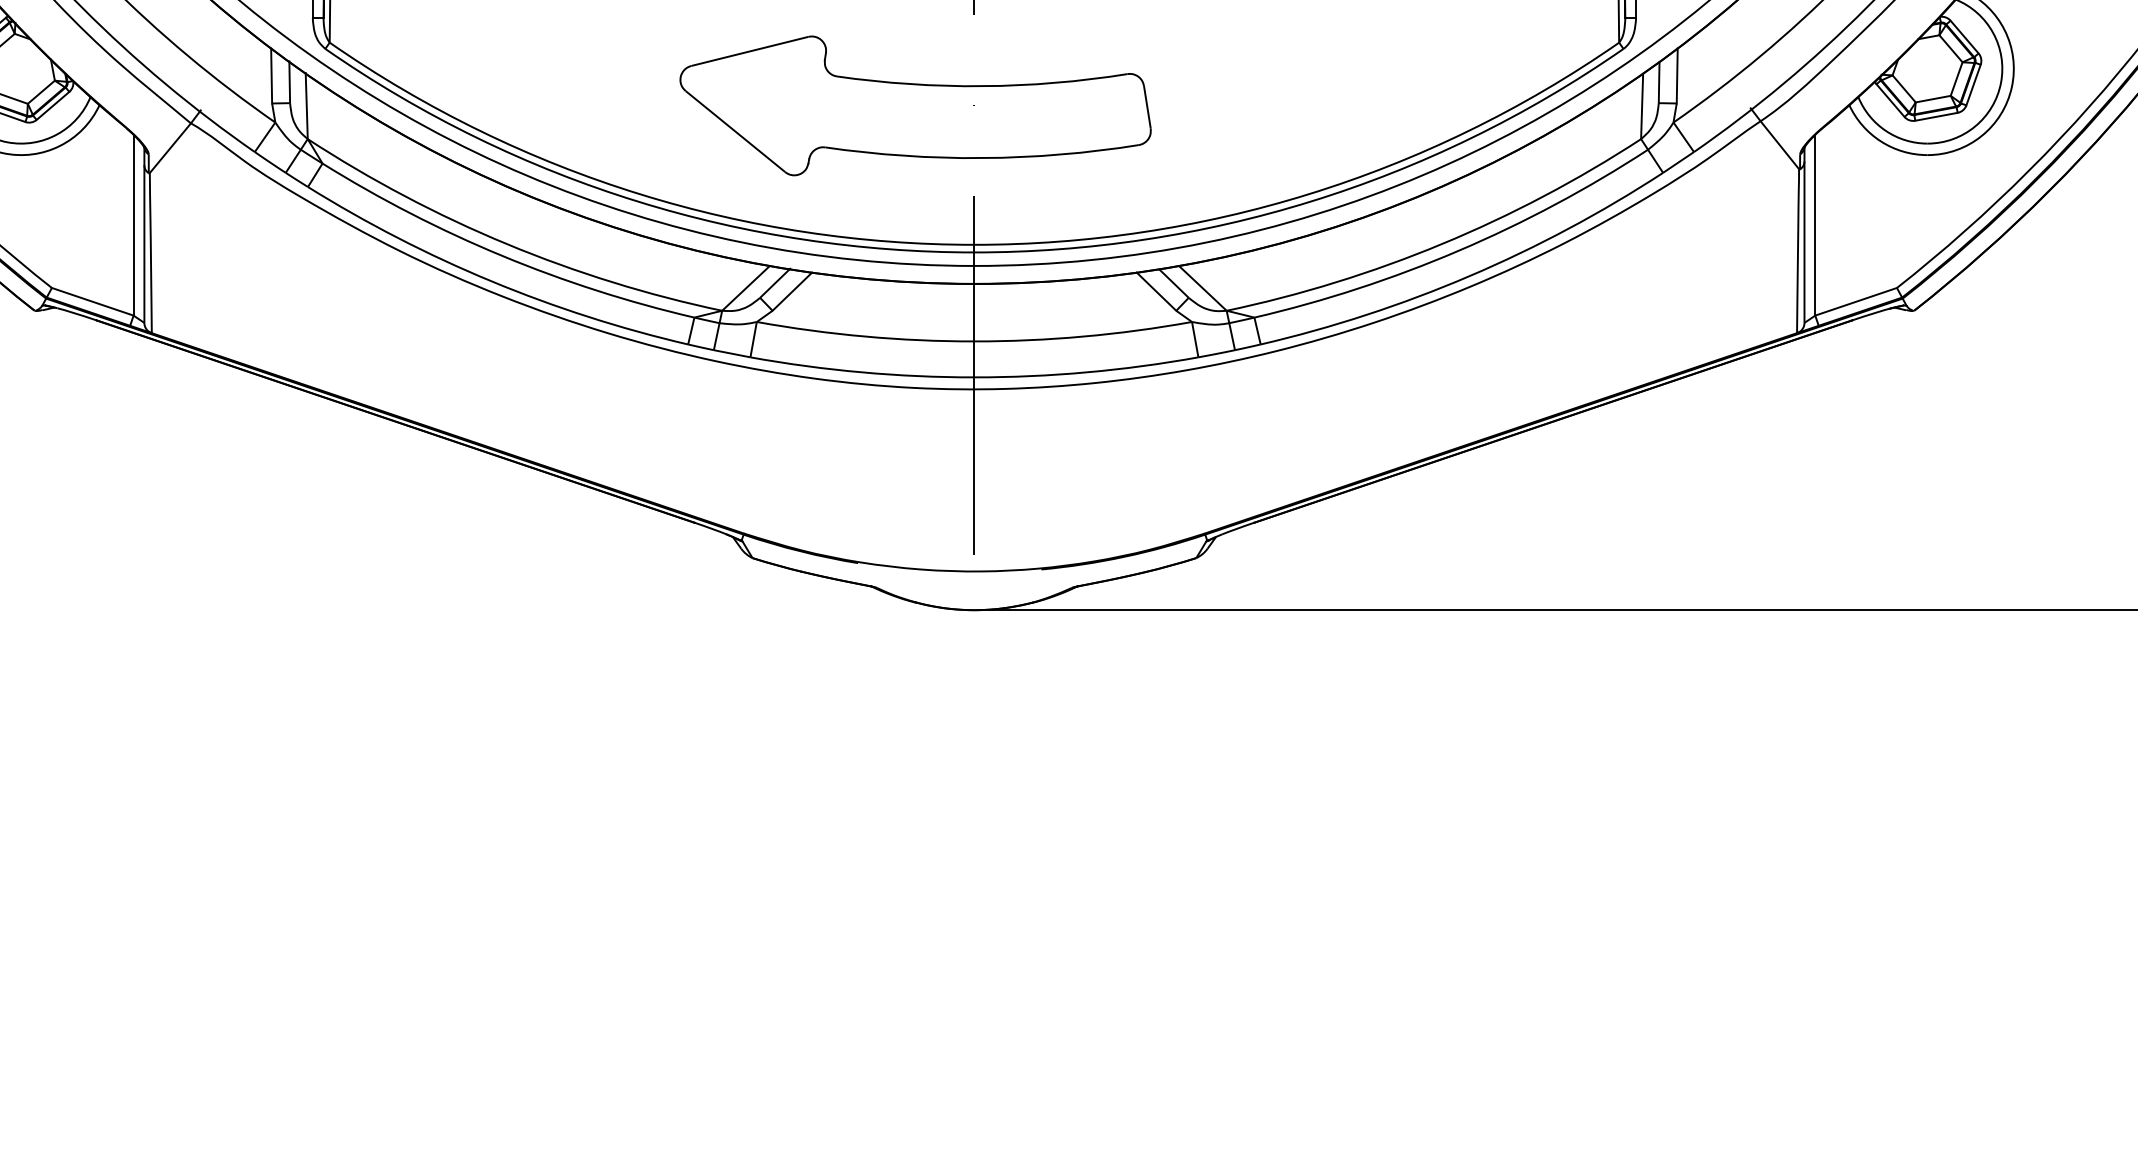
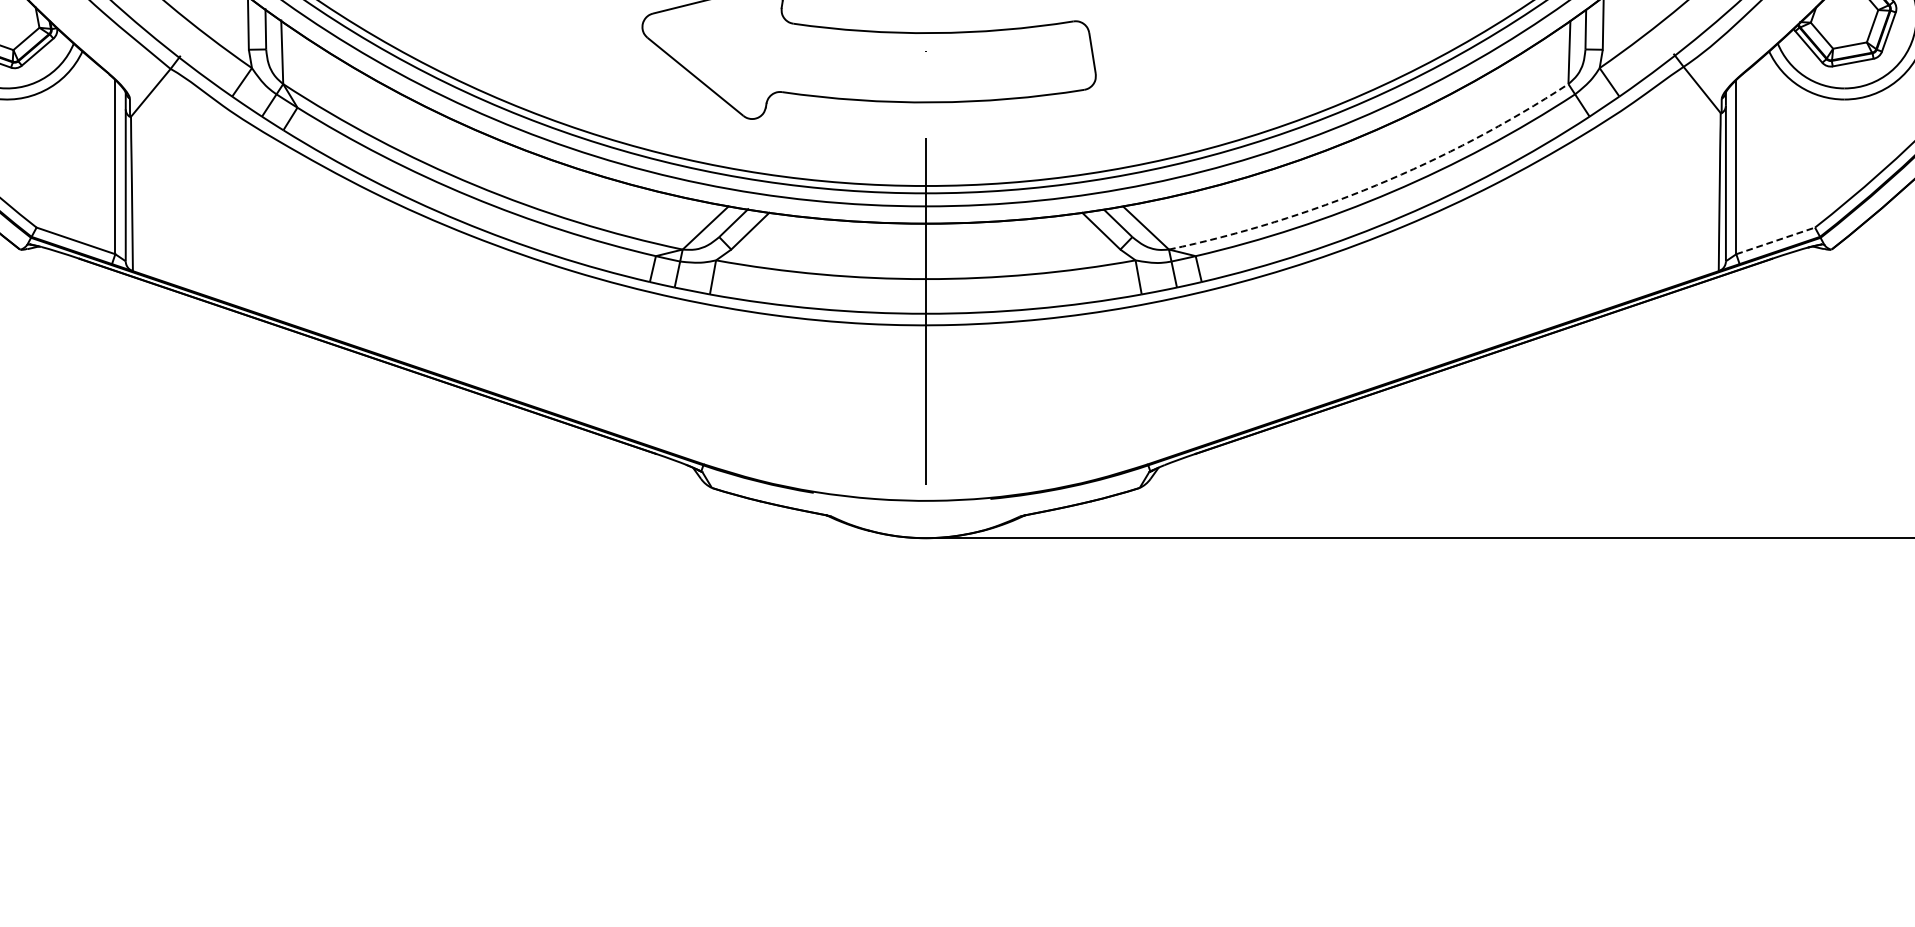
arc: (1441, 244) -> (1376, 185), solid -> dashed
line: (1856, 301) -> (1776, 240), solid -> dashed

